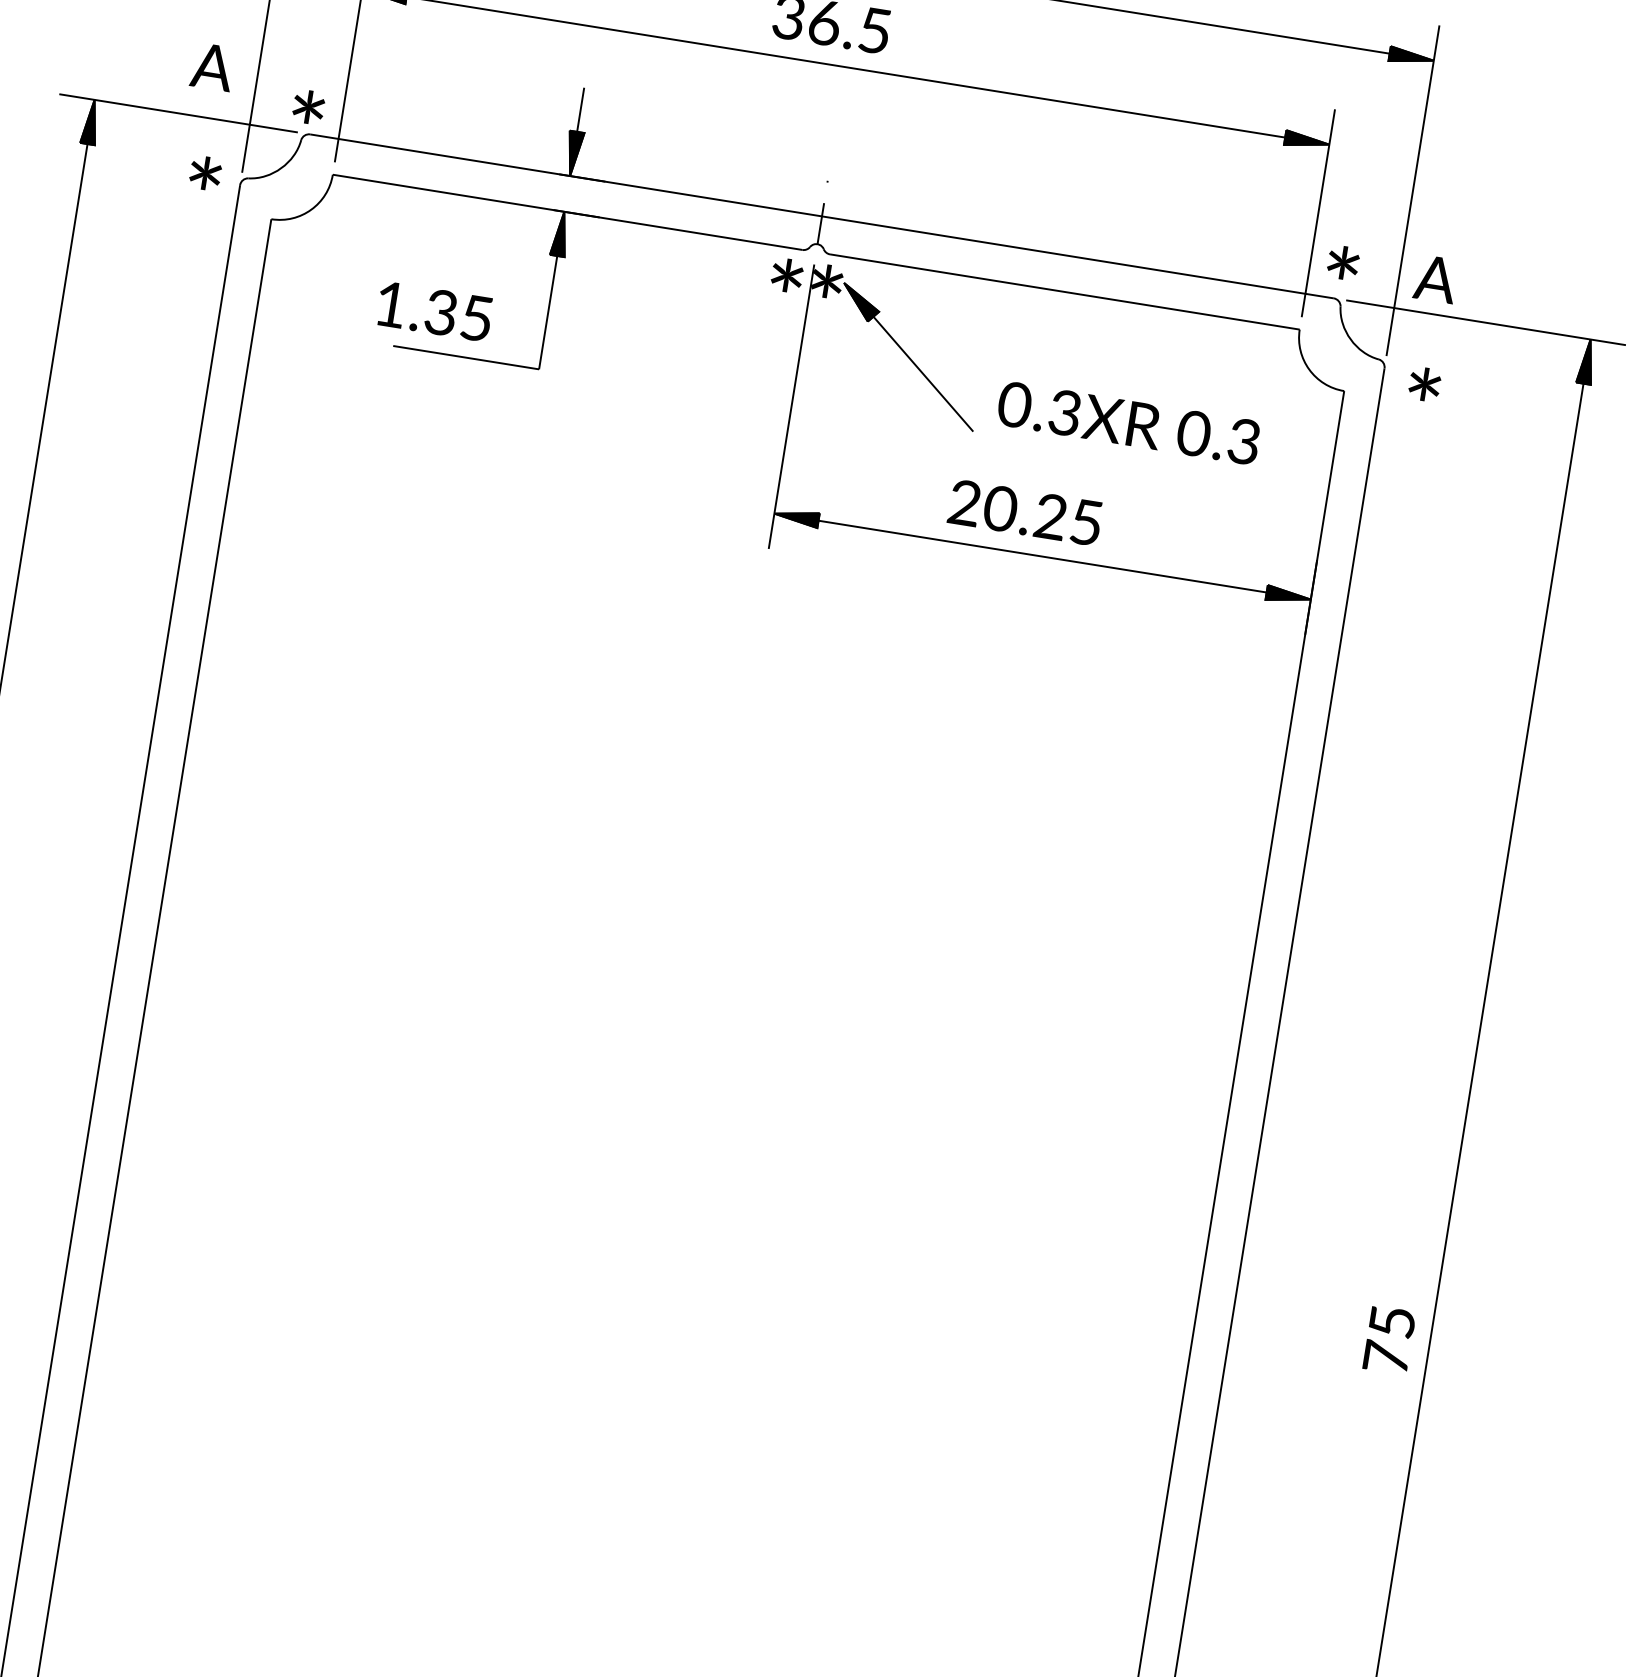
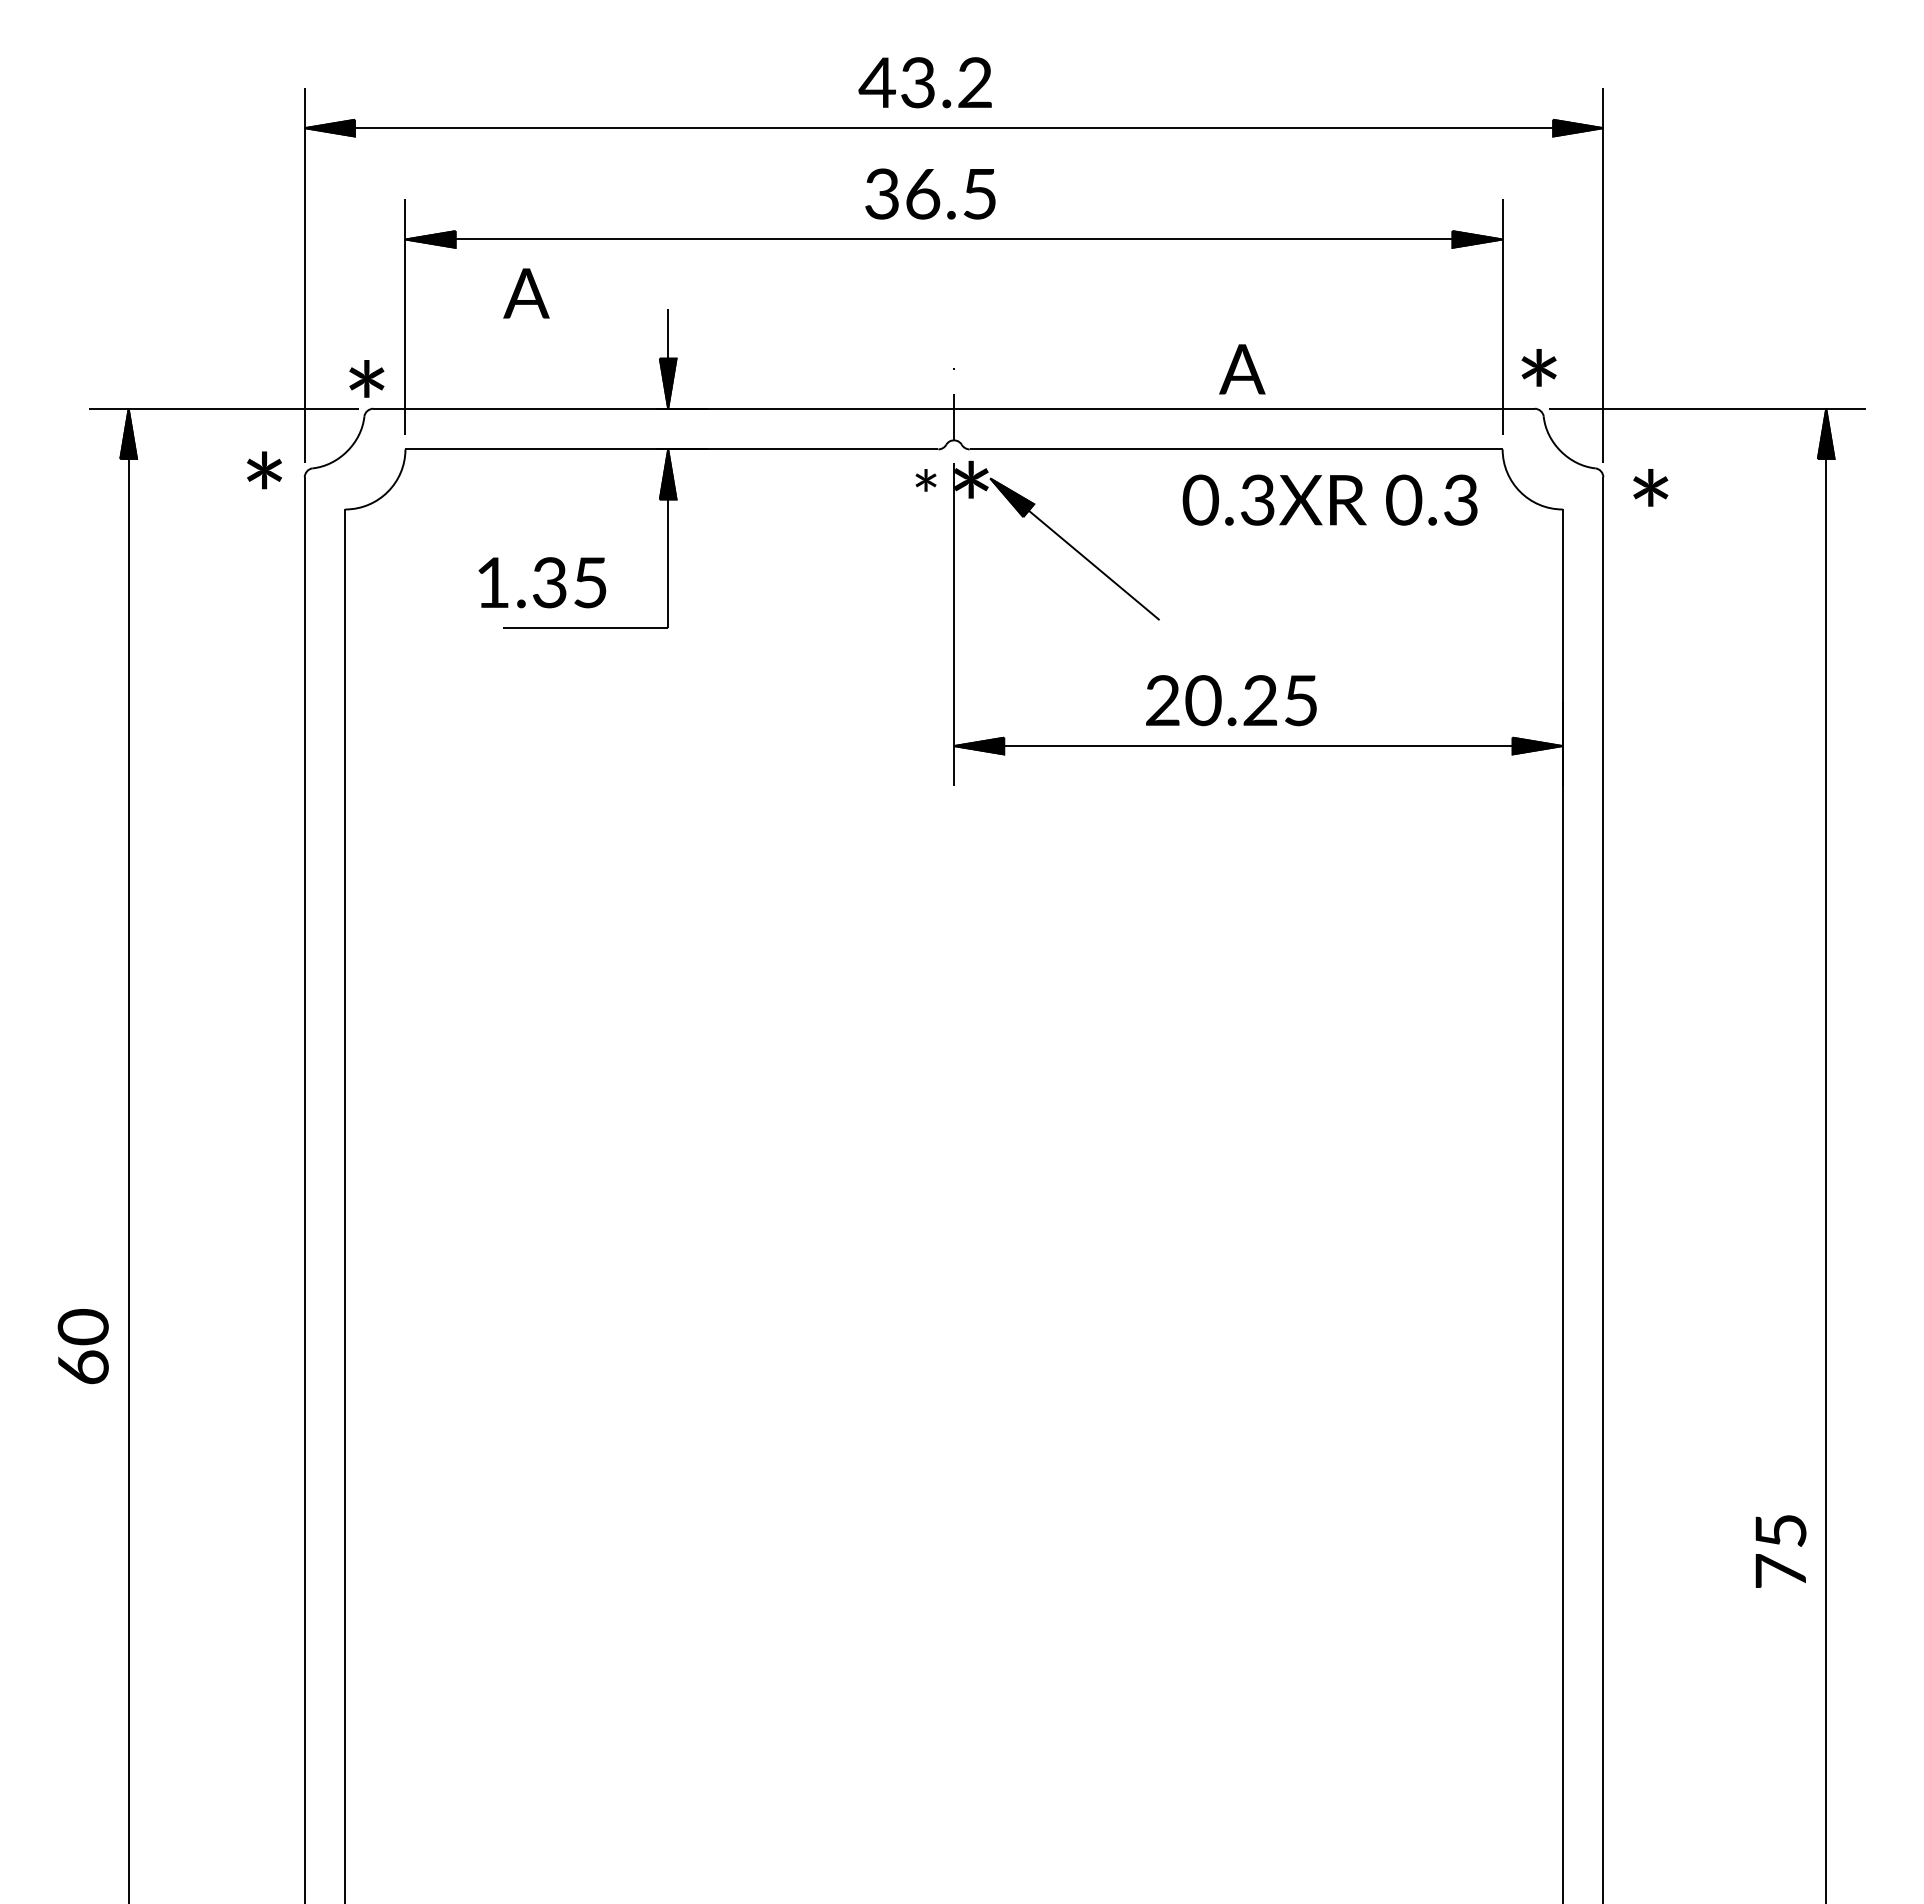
part: (212, 67) -> (526, 293), moved
part: (786, 275) -> (925, 480), size x0.6
part: (1436, 279) -> (1242, 369), moved
part: (1128, 422) -> (1329, 499), moved

